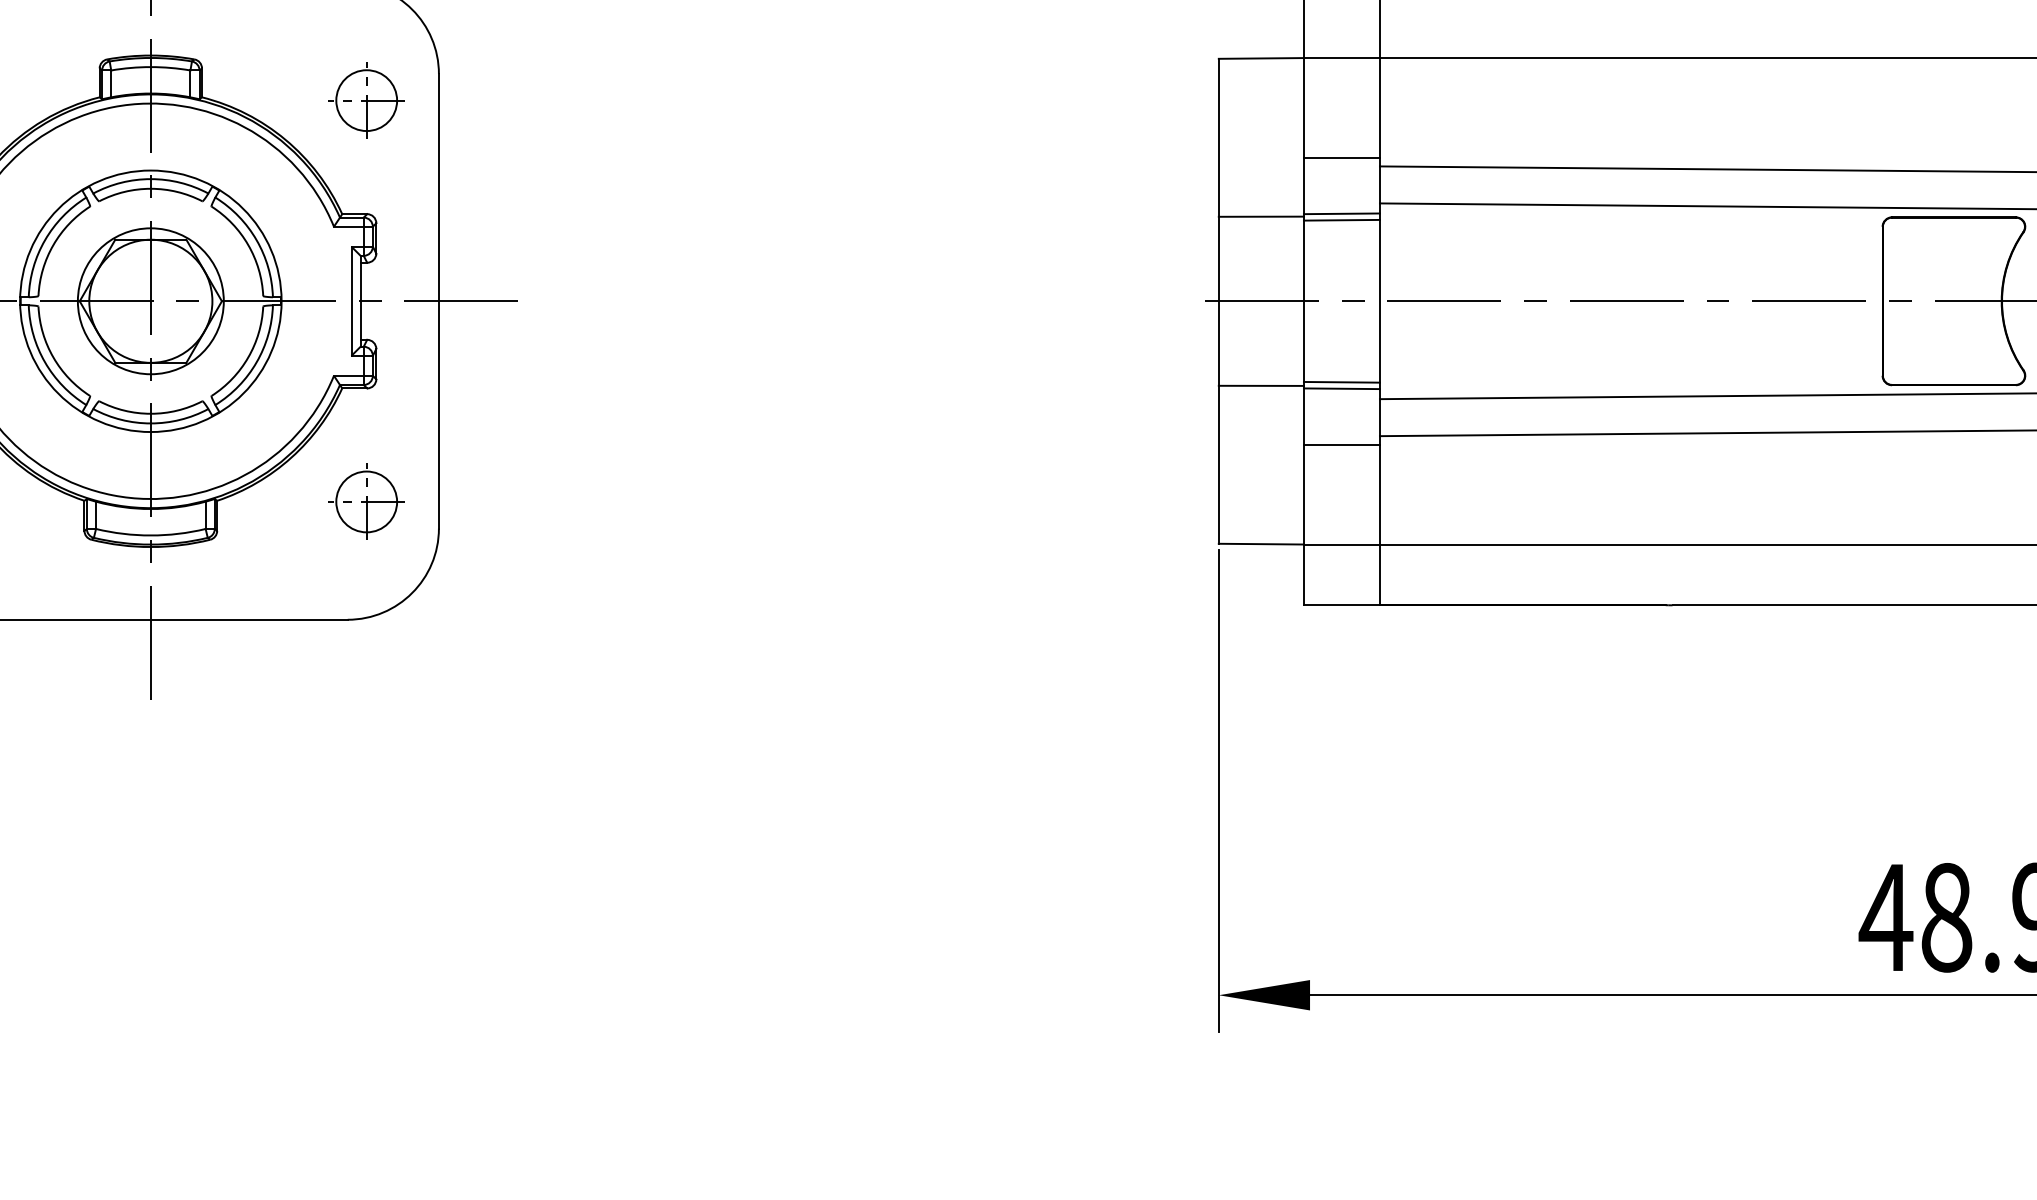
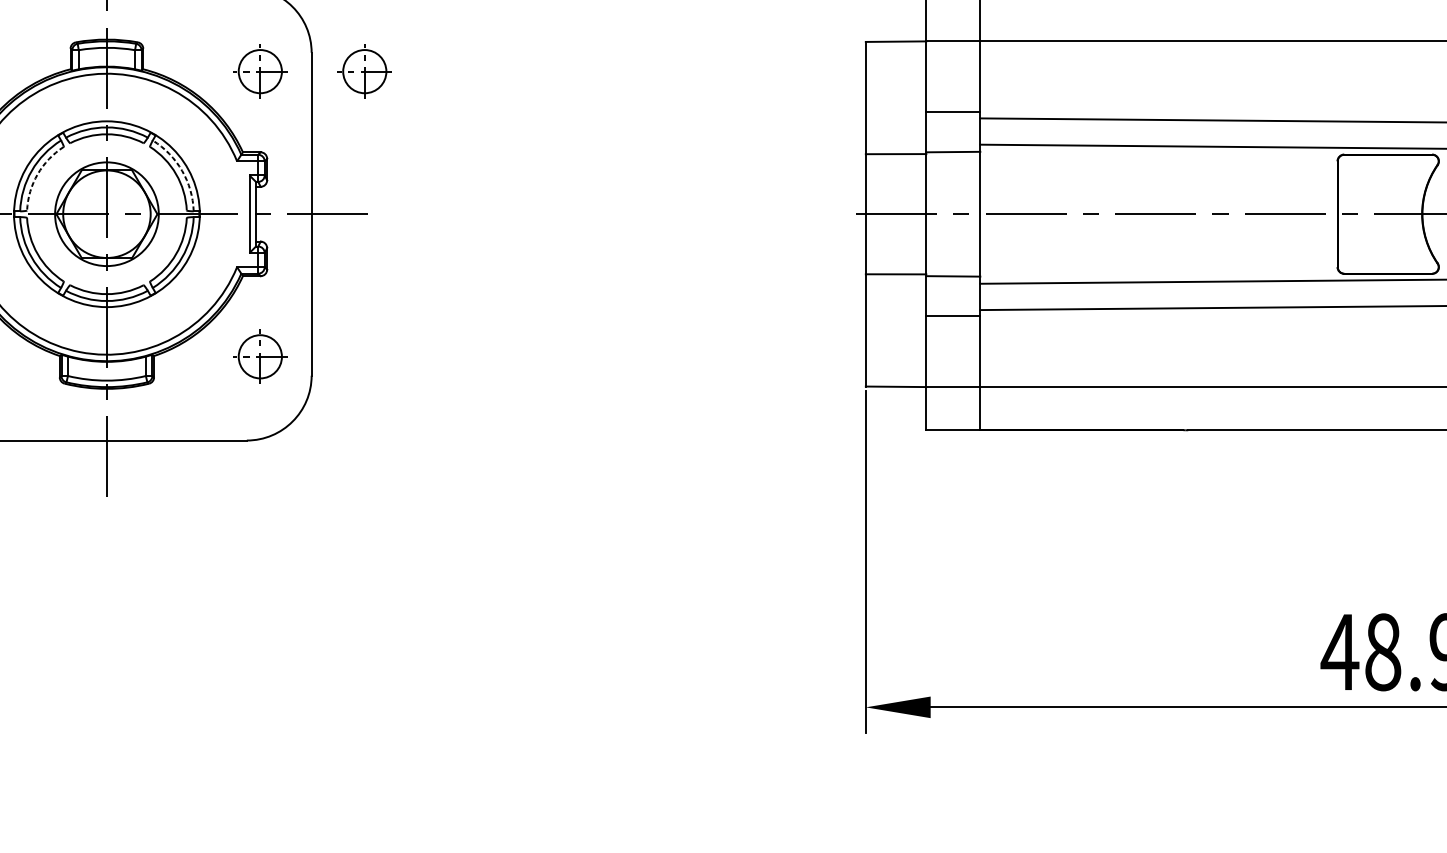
part: (513, 100) -> (364, 71), added
line: (1341, 219) -> (953, 156), removed
arc: (256, 240) -> (182, 171), solid -> dashed
arc: (53, 245) -> (37, 174), solid -> dashed
line: (1341, 381) -> (953, 271), removed

